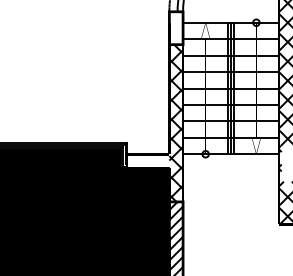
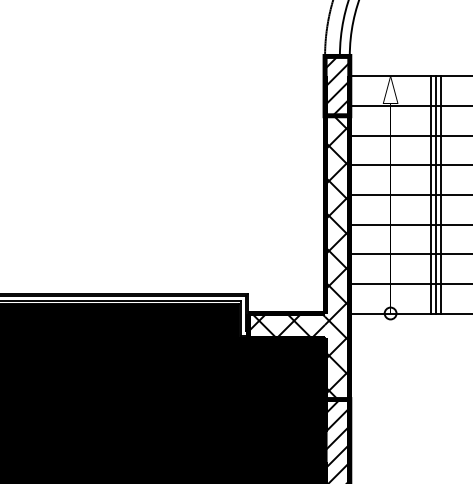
hatch: (176, 27) -> (337, 84), added
hatch: (147, 160) -> (285, 324), added

